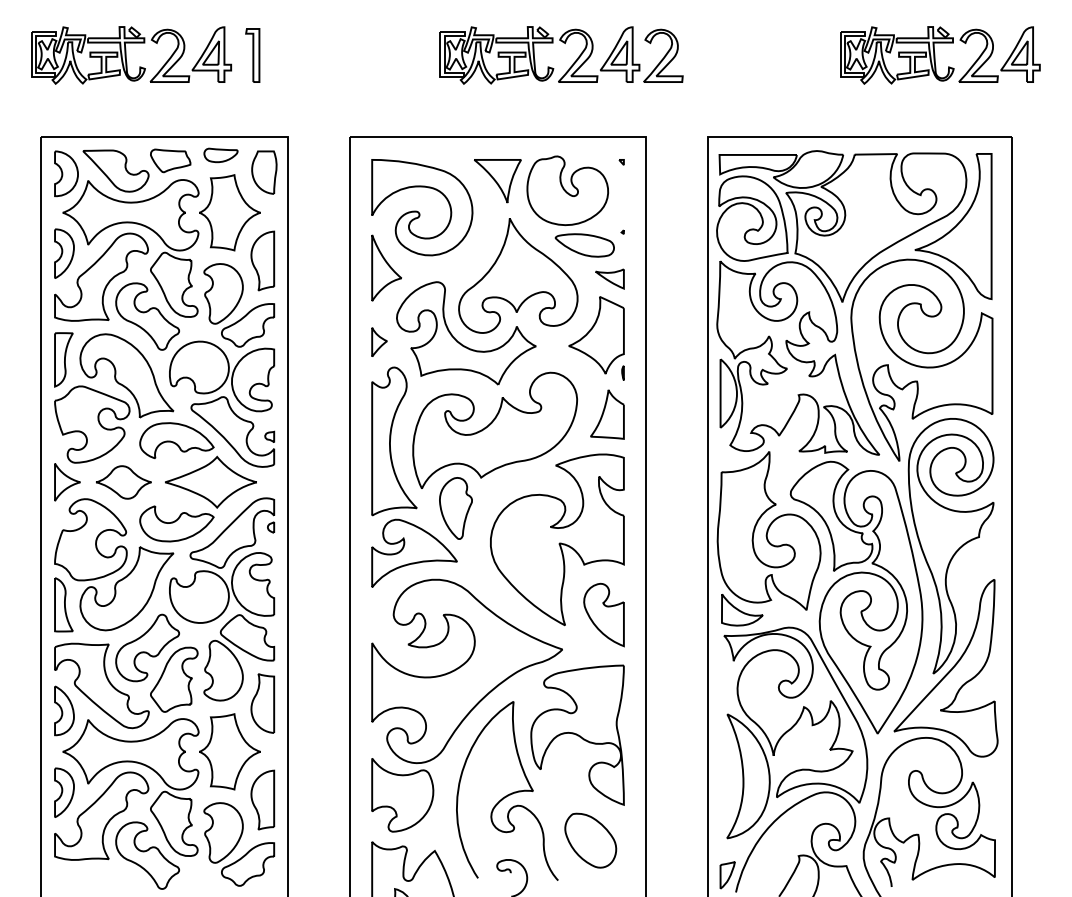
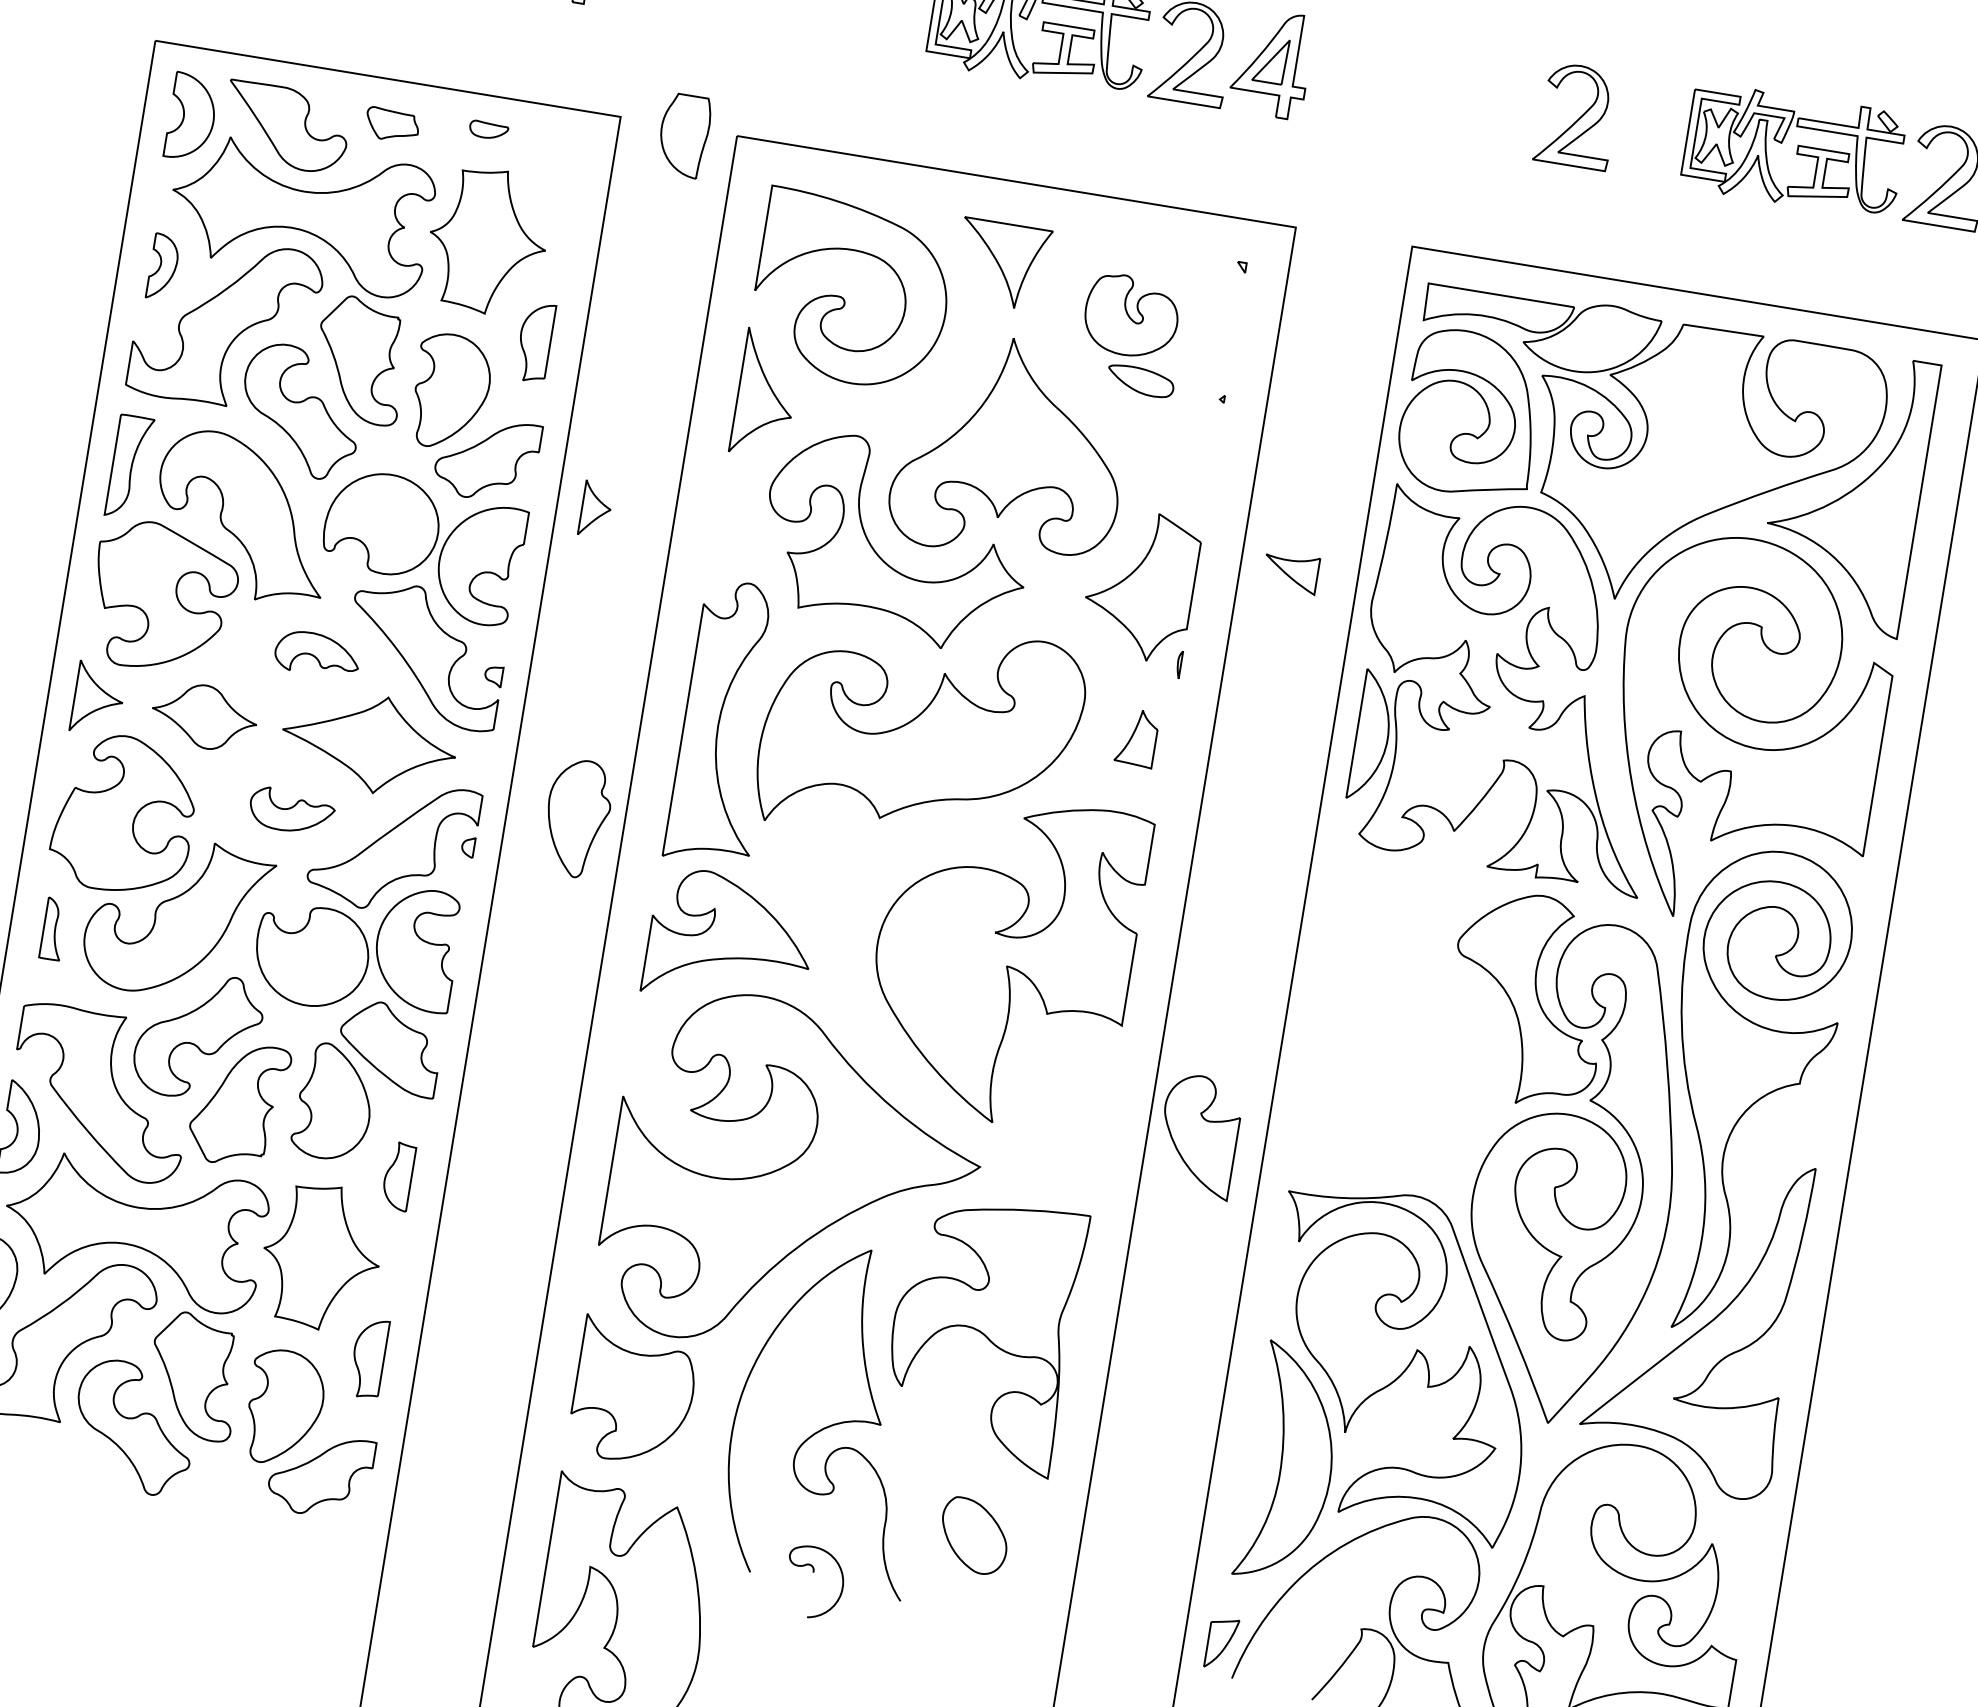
part: (663, 55) -> (1577, 115), moved
part: (220, 155) -> (487, 130), size x0.6
part: (170, 160) -> (392, 124), size x0.7
part: (264, 172) -> (684, 135), moved
part: (570, 206) -> (1131, 334), size x0.6
part: (64, 253) -> (163, 266), size x0.7
part: (262, 260) -> (534, 341), size x0.7
part: (609, 278) -> (1290, 571), moved
part: (379, 341) -> (596, 508), moved
part: (607, 414) -> (1137, 738), size x0.6
part: (176, 440) -> (316, 653), size x0.6
part: (455, 508) -> (576, 818), moved
part: (176, 523) -> (291, 810), size x0.6
part: (768, 538) -> (1402, 1021), removed
part: (63, 604) -> (53, 928), size x0.6
part: (603, 614) -> (1198, 1135), moved
part: (262, 703) -> (397, 1176), size x0.6
part: (262, 799) -> (368, 1357), size x0.7
part: (590, 840) -> (973, 1535), size x0.7

